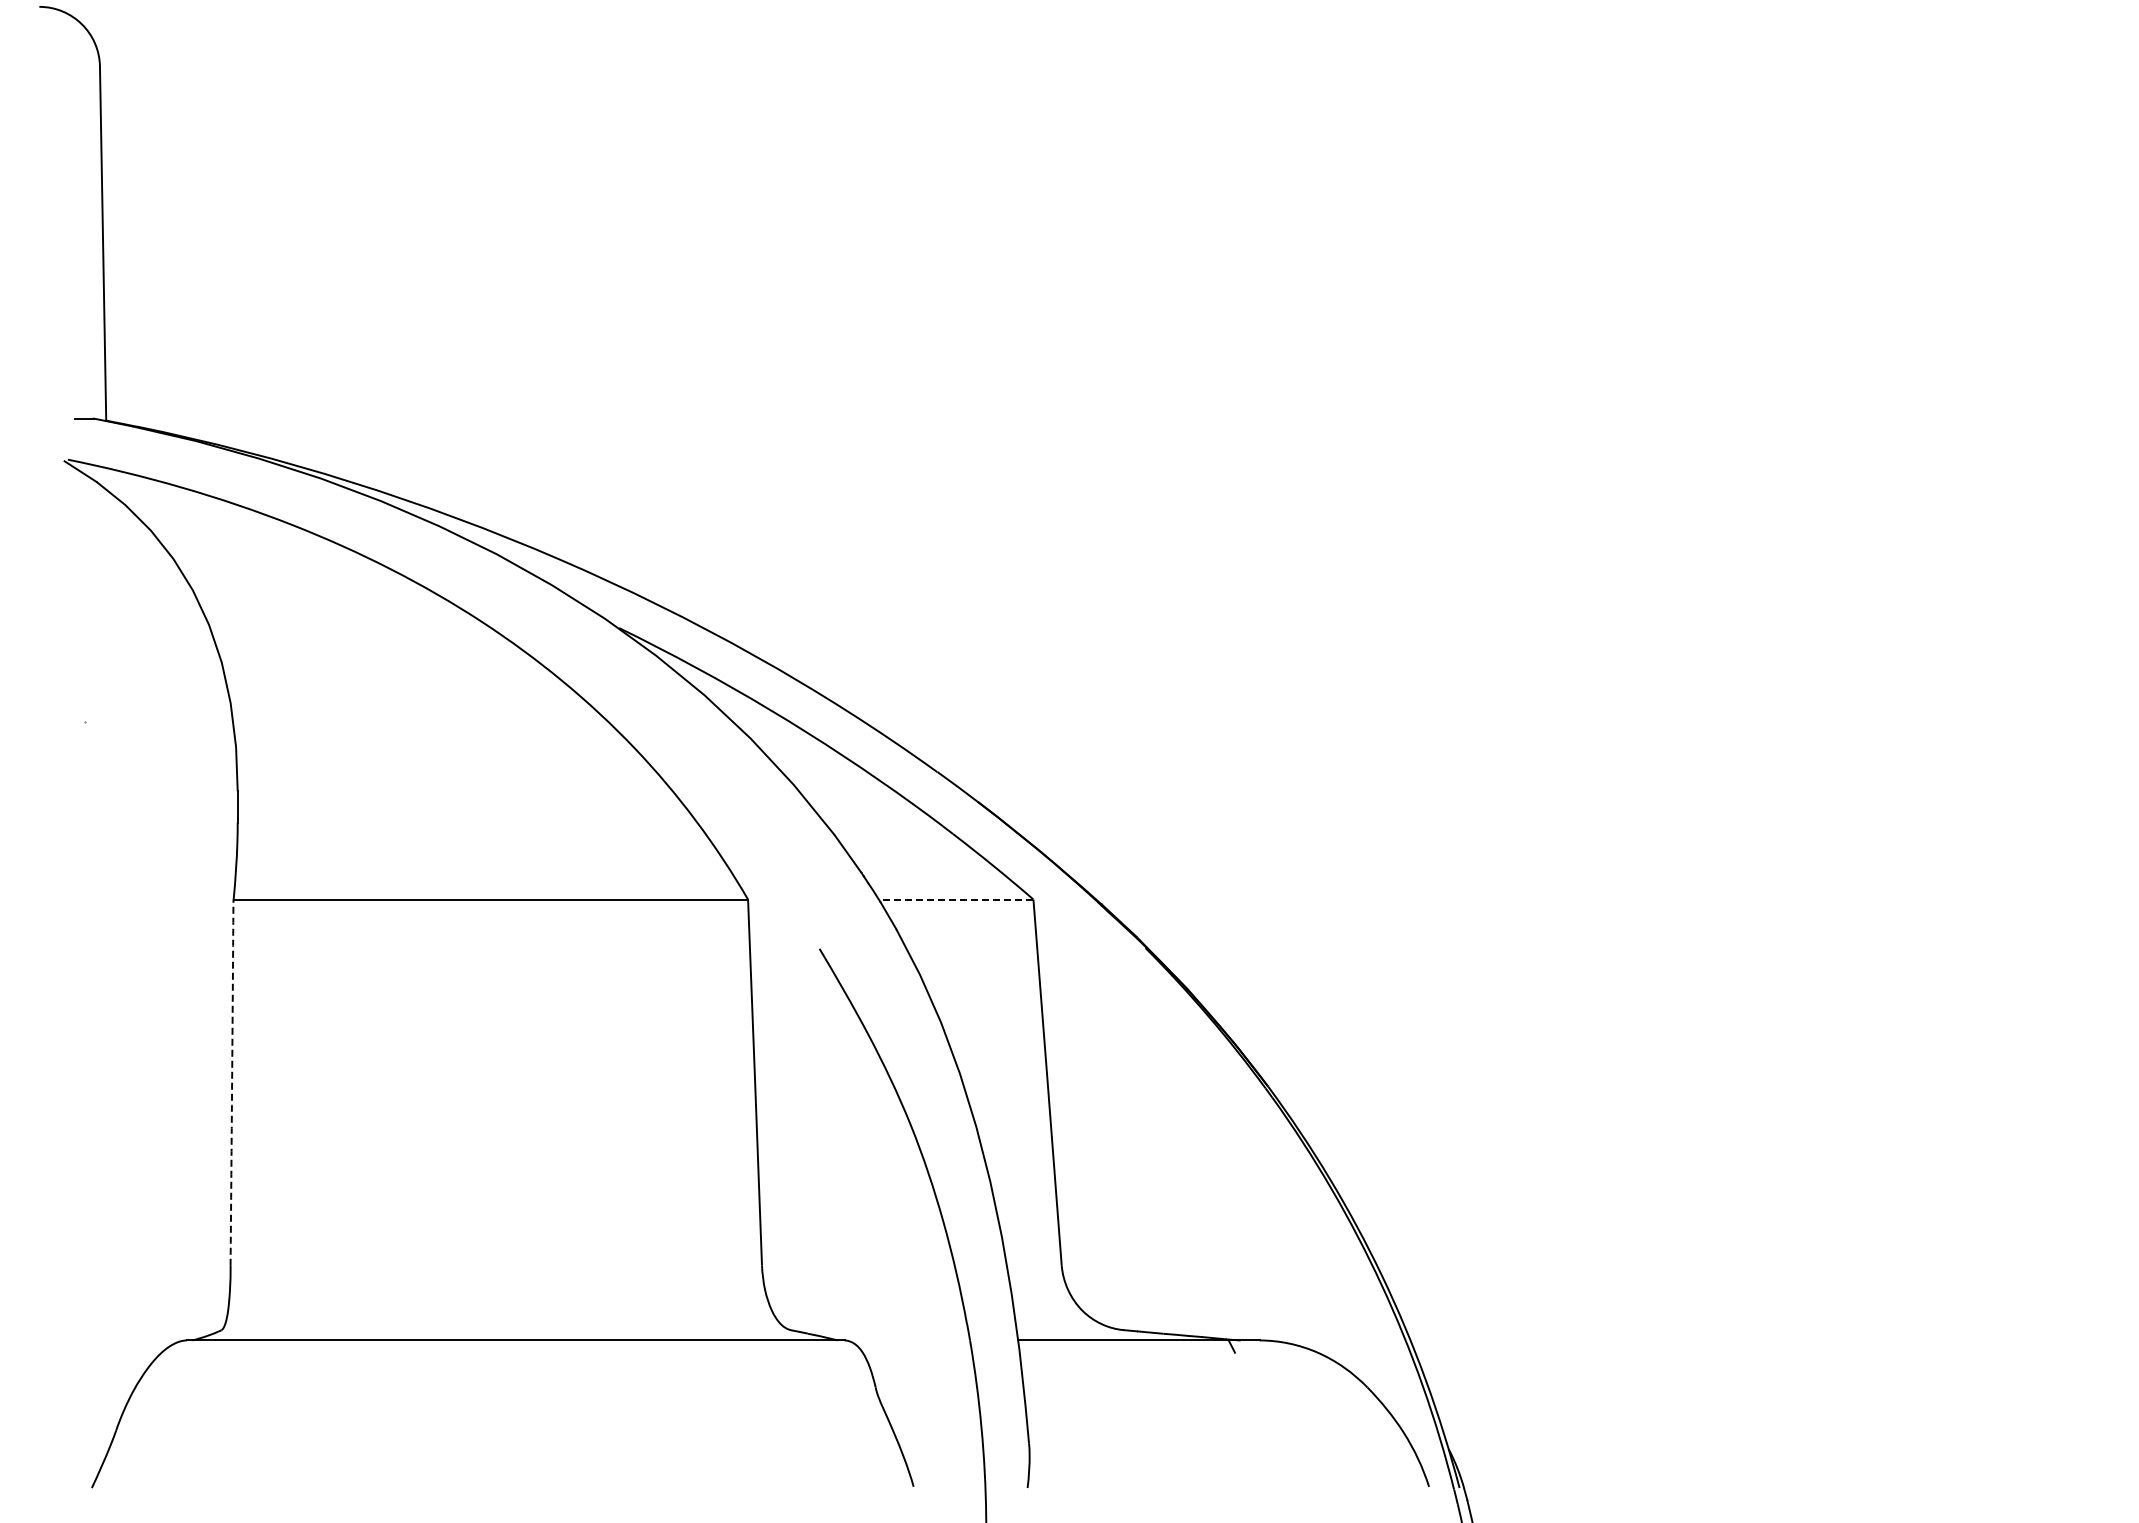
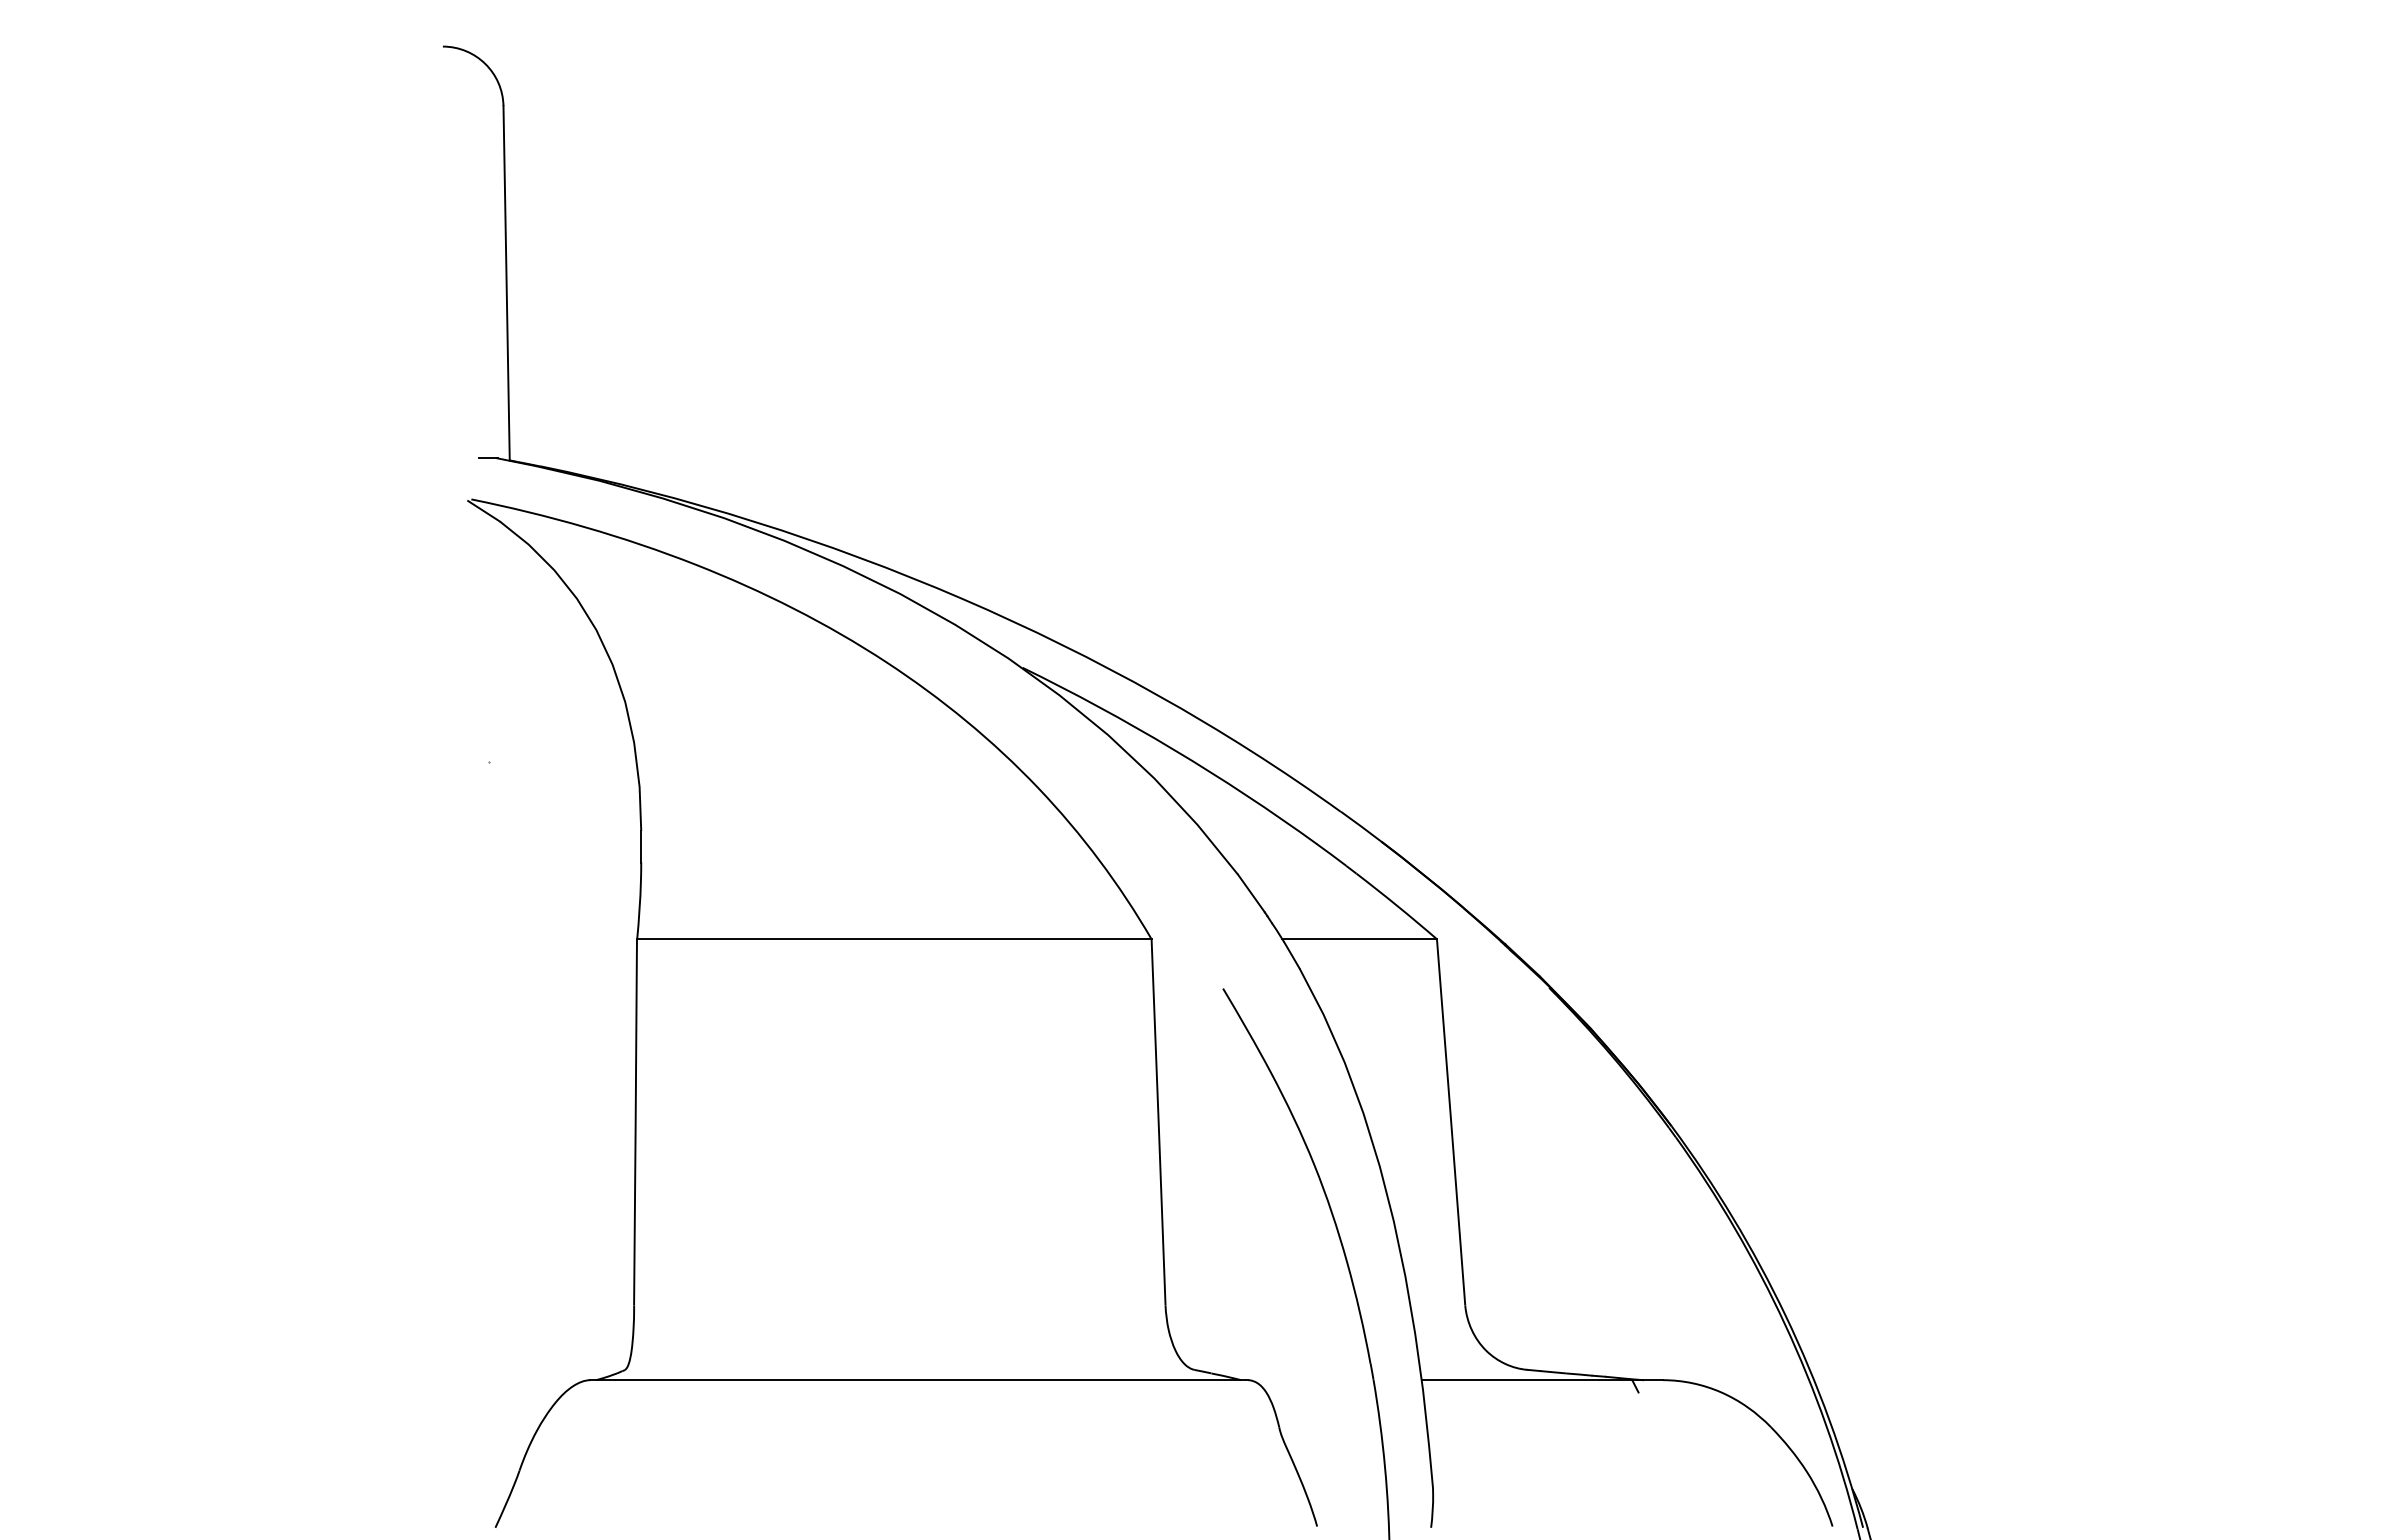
line: (955, 899) -> (1359, 939), dashed -> solid
arc: (231, 1082) -> (635, 1122), dashed -> solid

